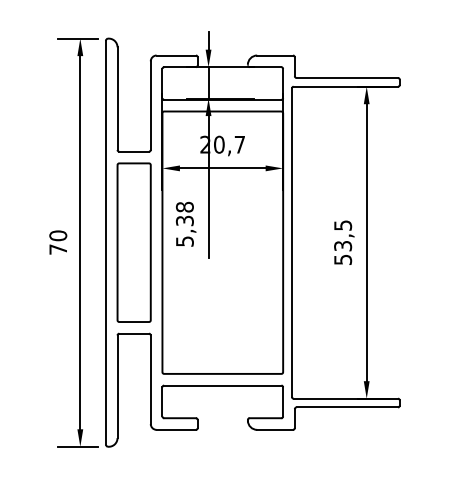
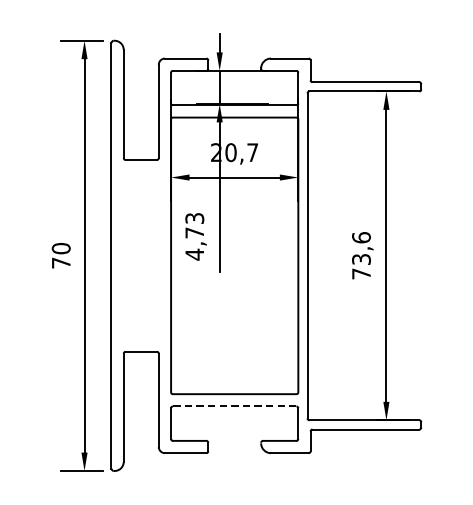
text: (184, 224) -> (194, 236), 5,38 -> 4,73
part: (133, 242) -> (140, 255), removed
text: (343, 242) -> (361, 255), 53,5 -> 73,6
line: (222, 385) -> (234, 406), solid -> dashed

